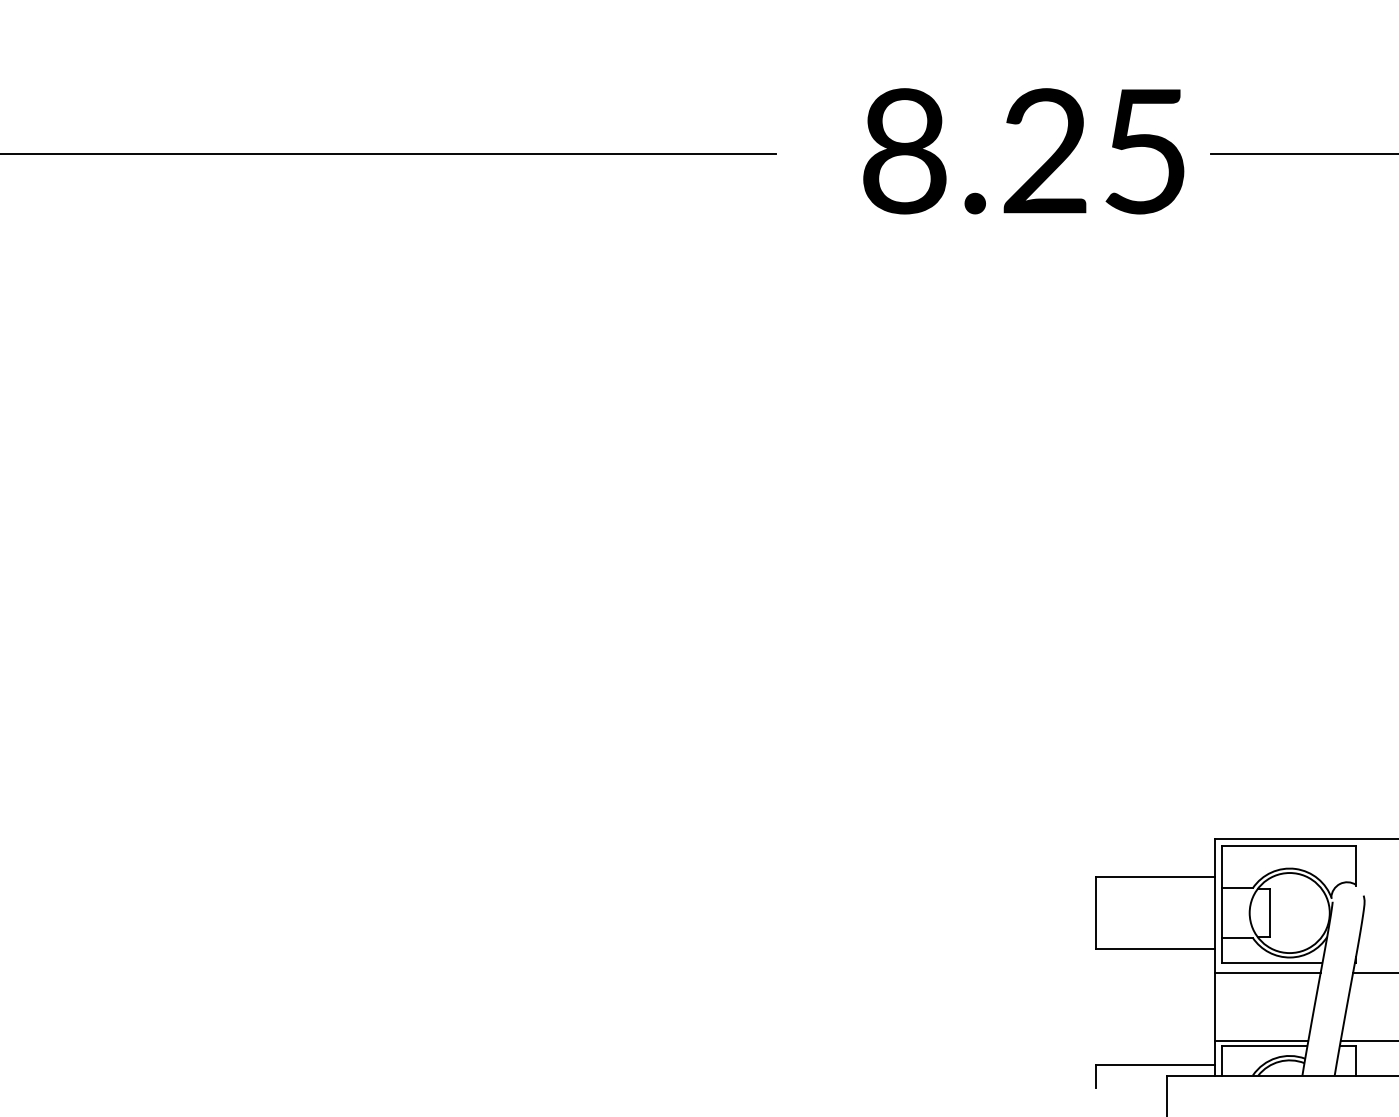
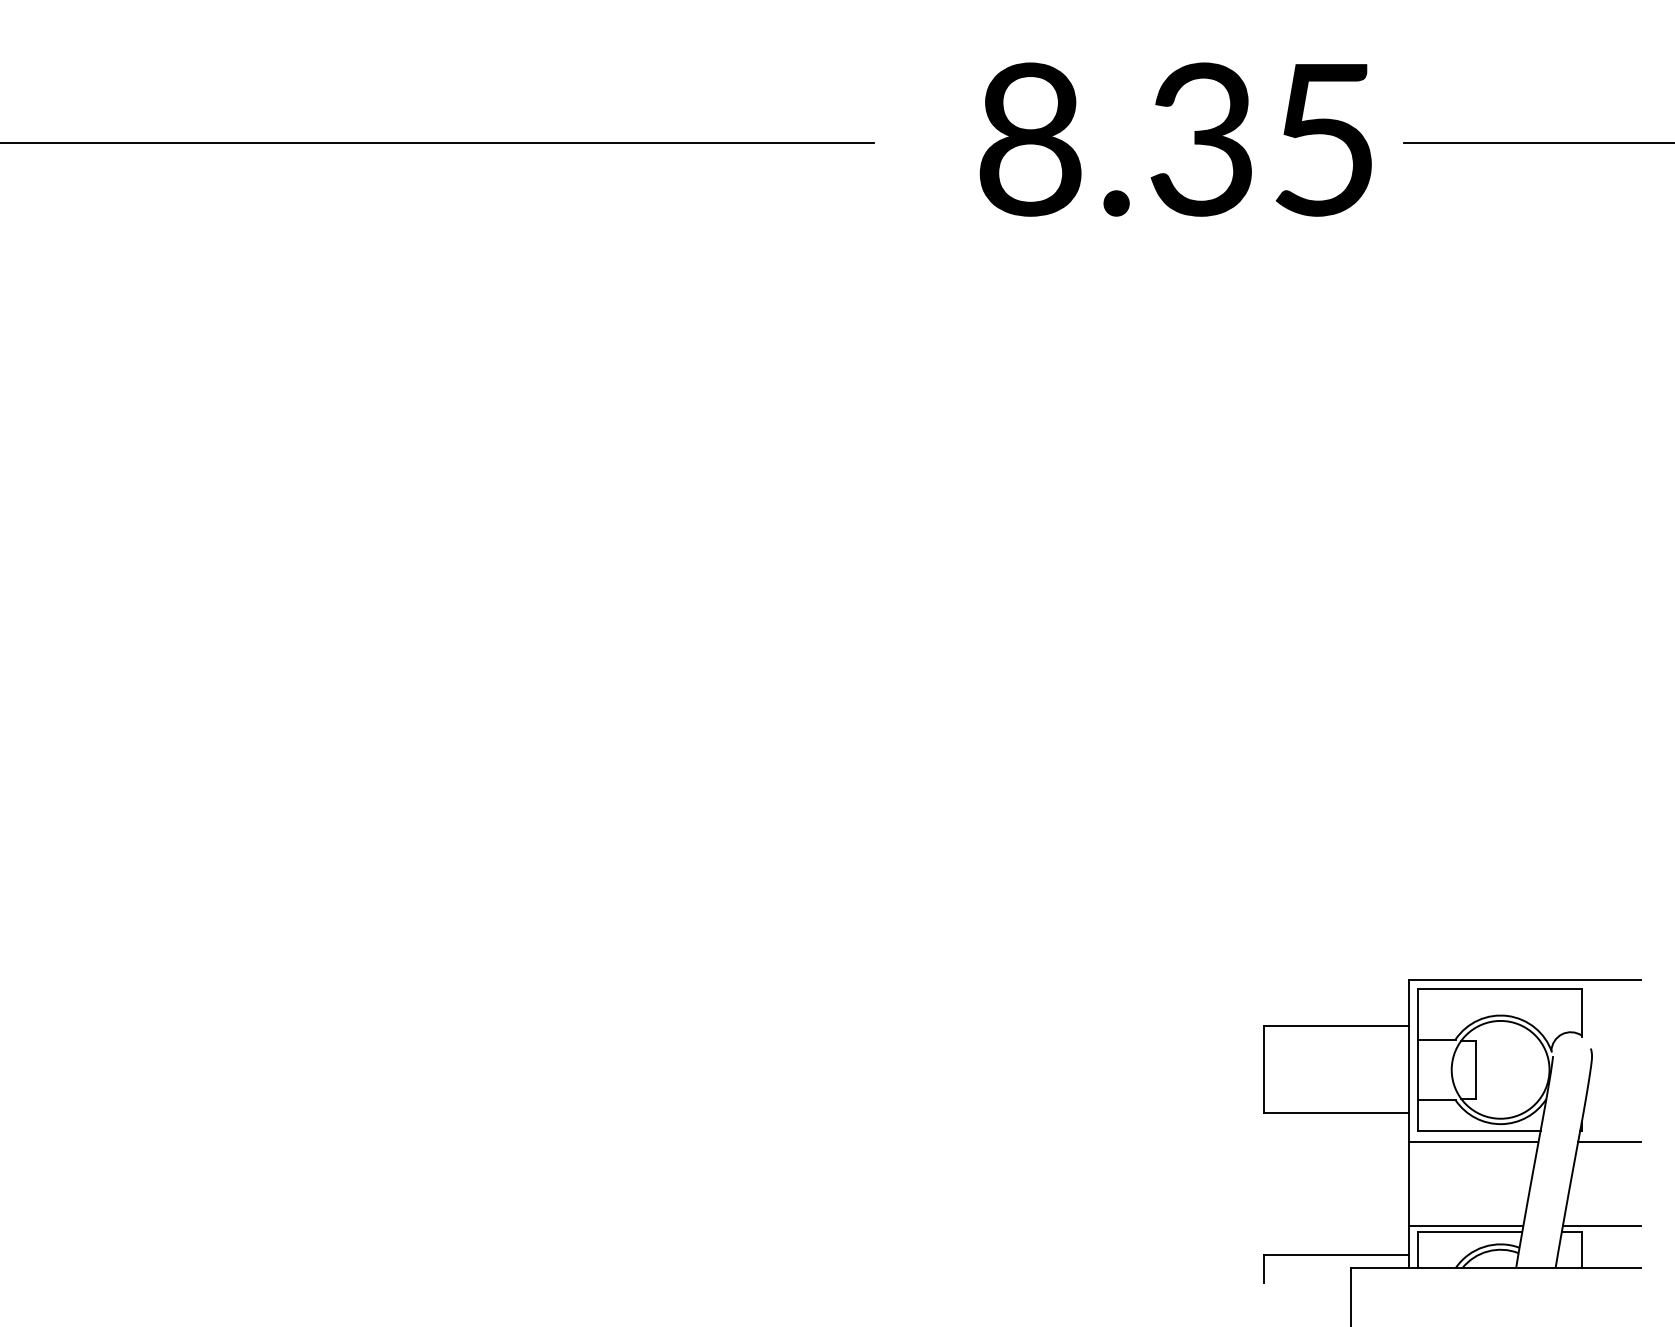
text: (1044, 151) -> (1201, 139), 8.25 -> 8.35

